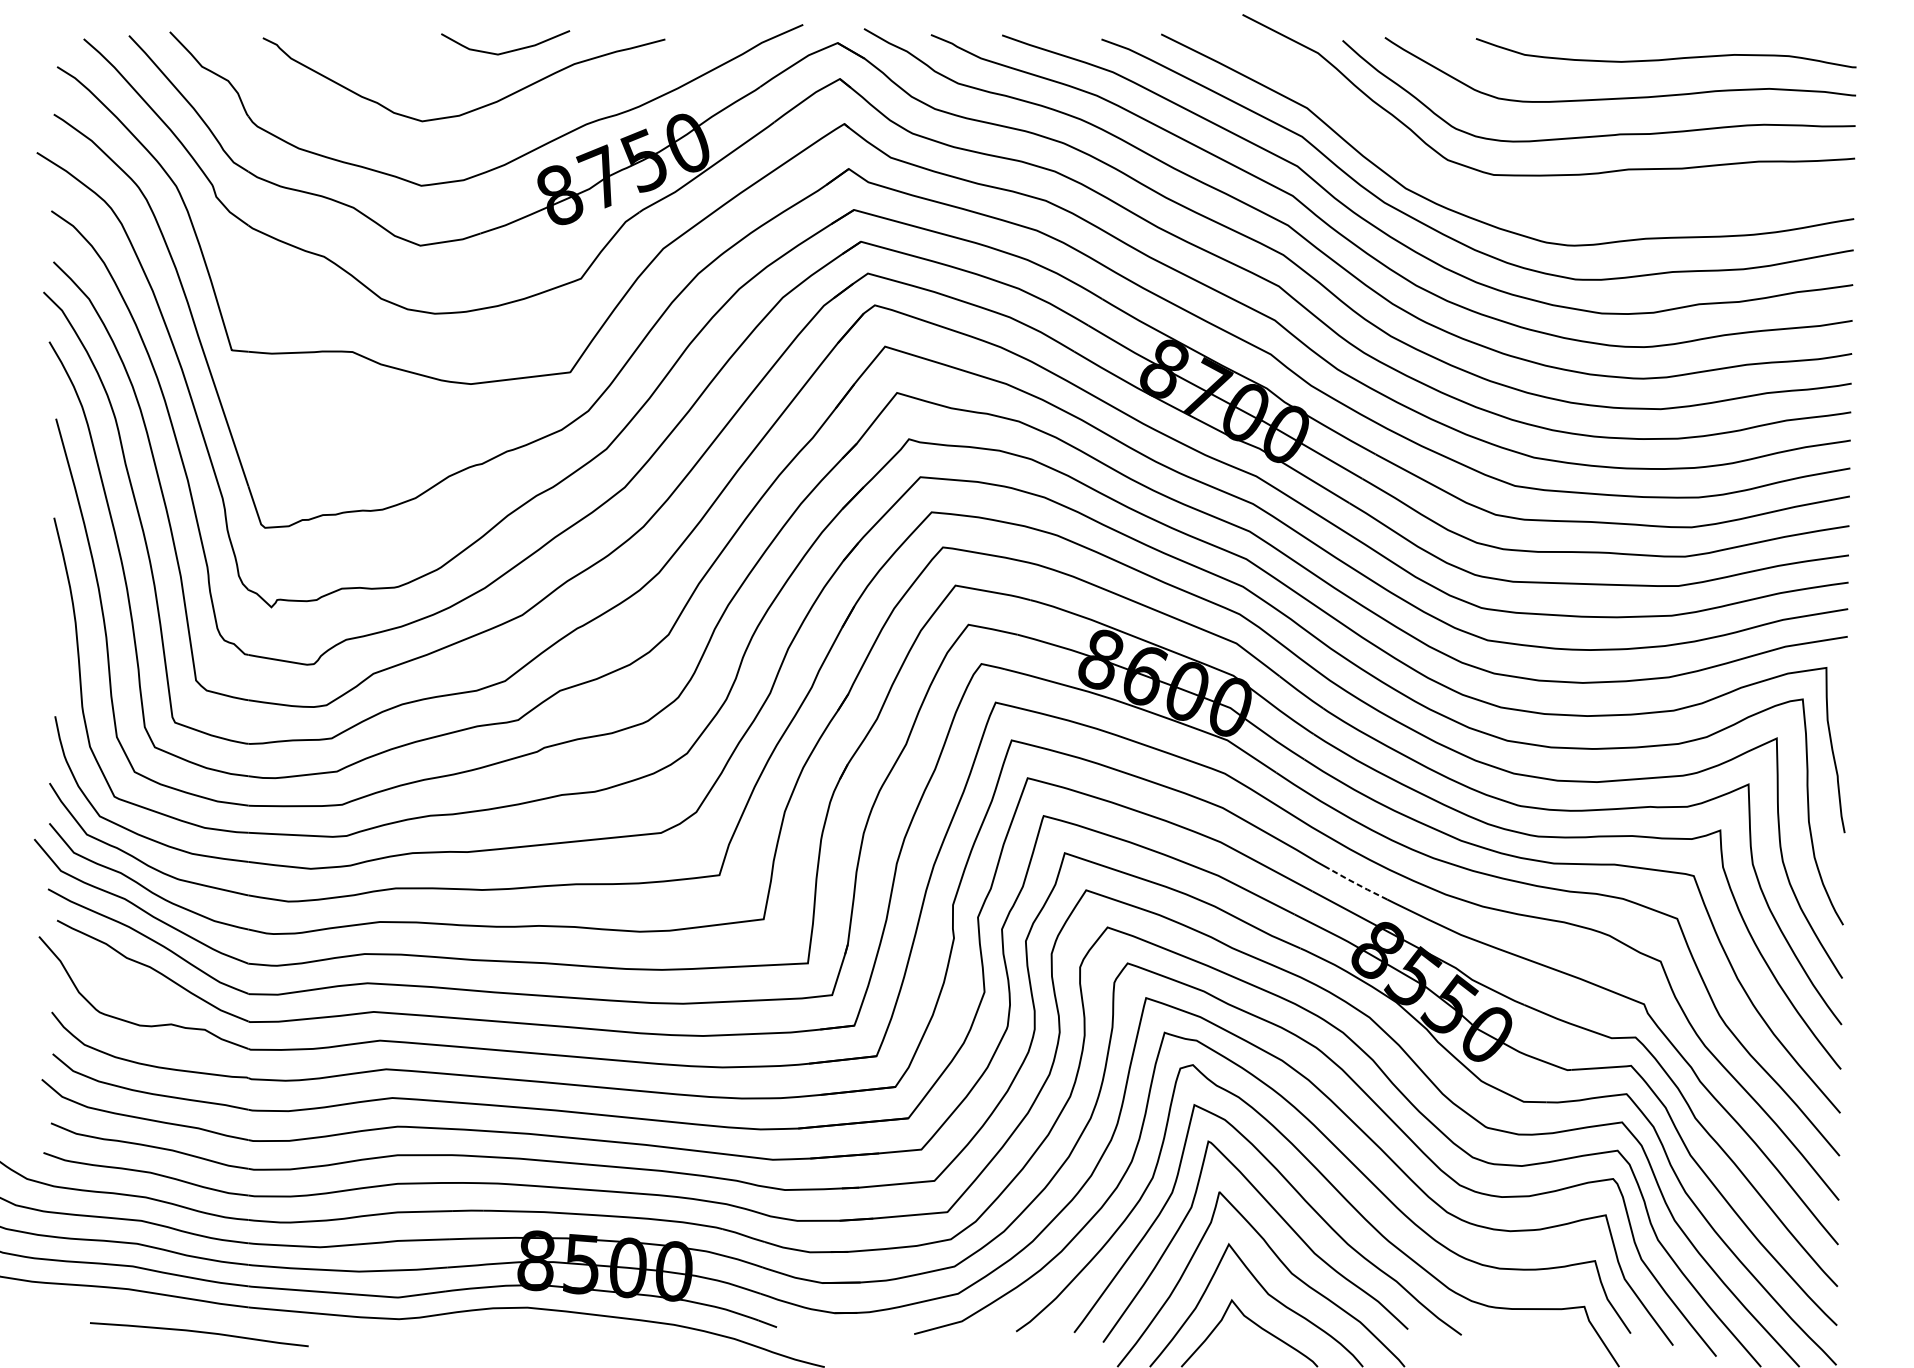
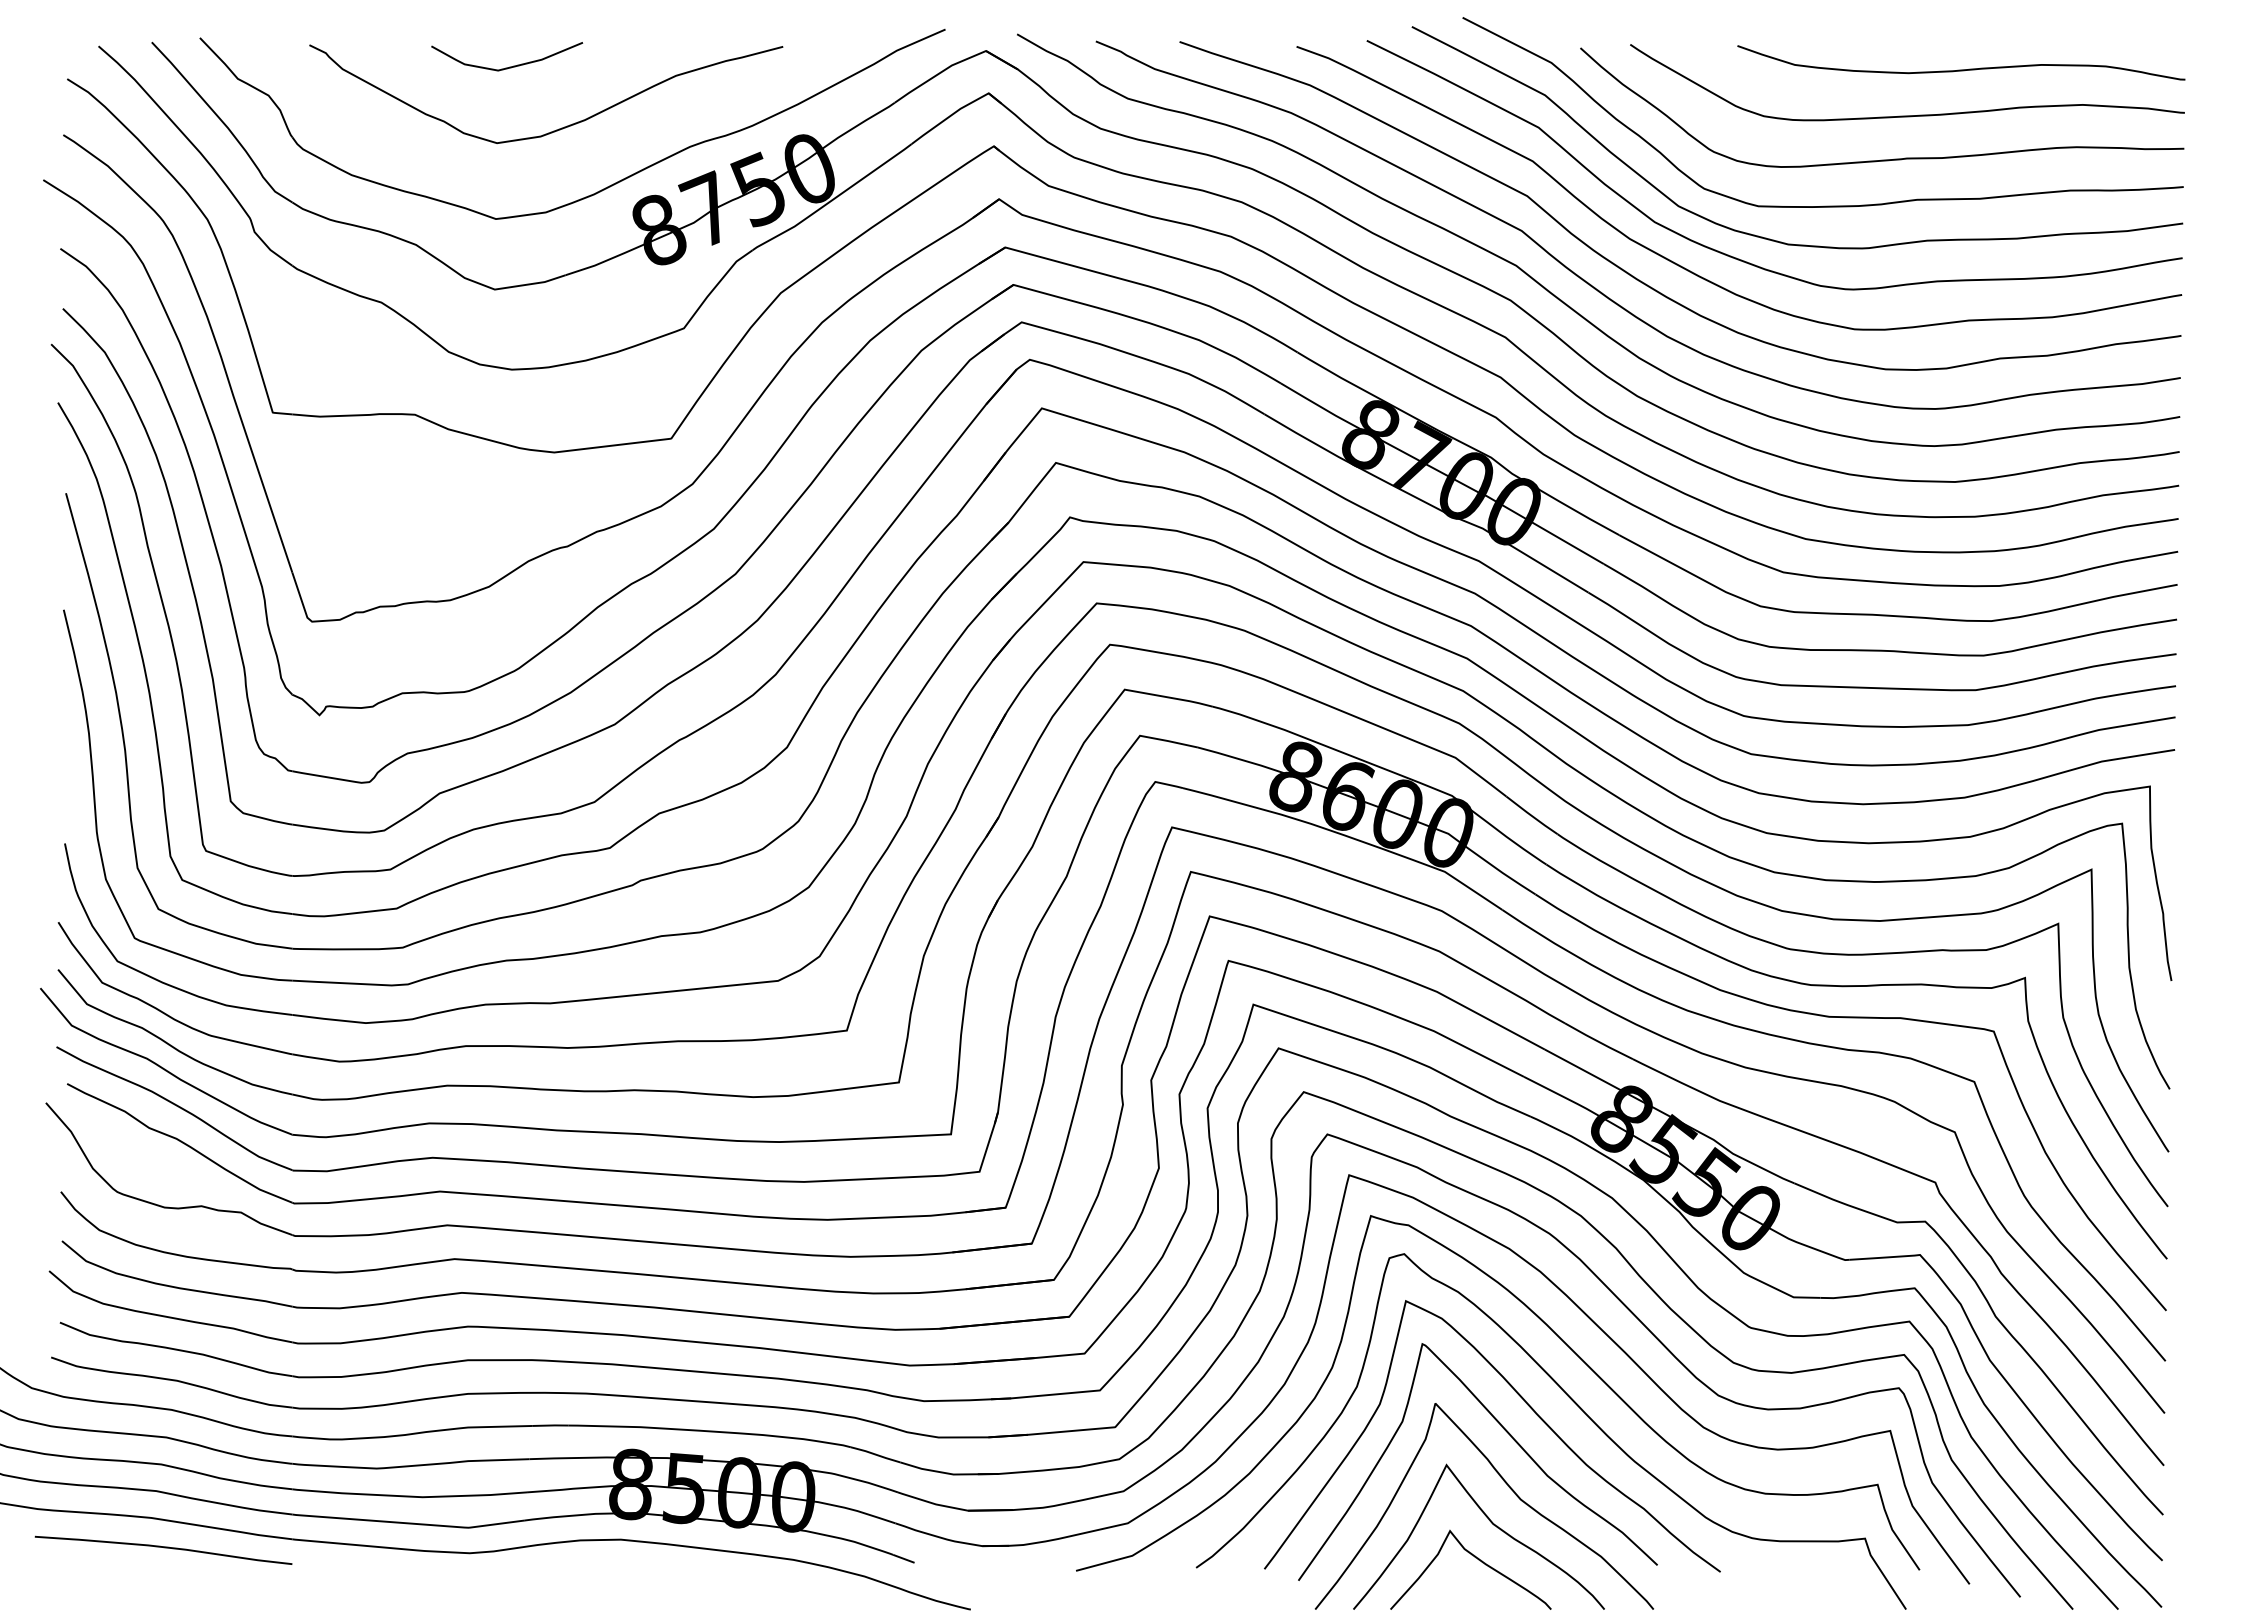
curve: (507, 51) -> (509, 66), moved
curve: (1504, 202) -> (1770, 238), added
line: (1357, 884) -> (1598, 1041), dashed -> solid
curve: (200, 1333) -> (164, 1548), moved

